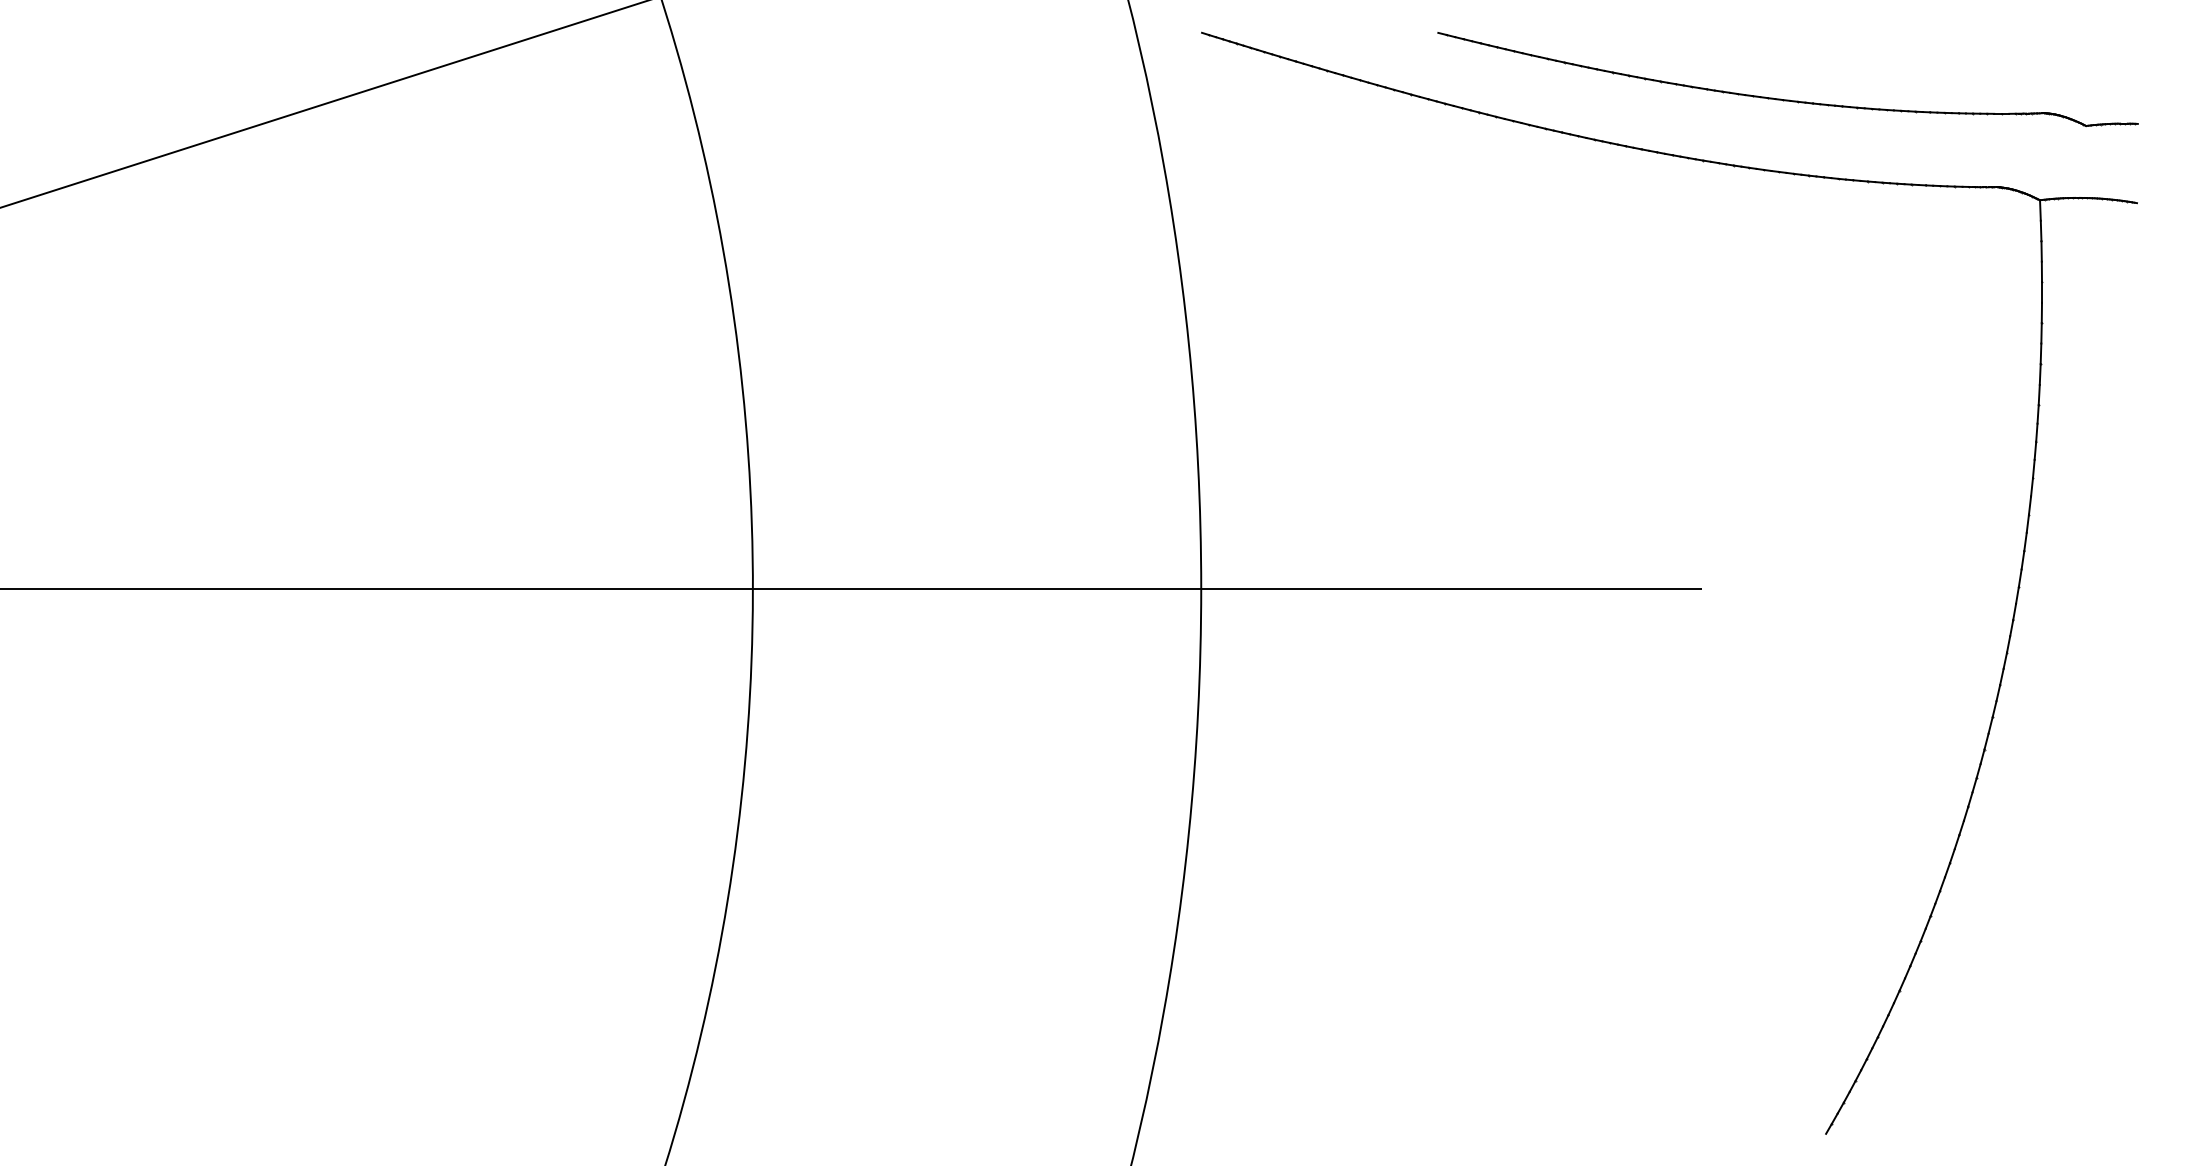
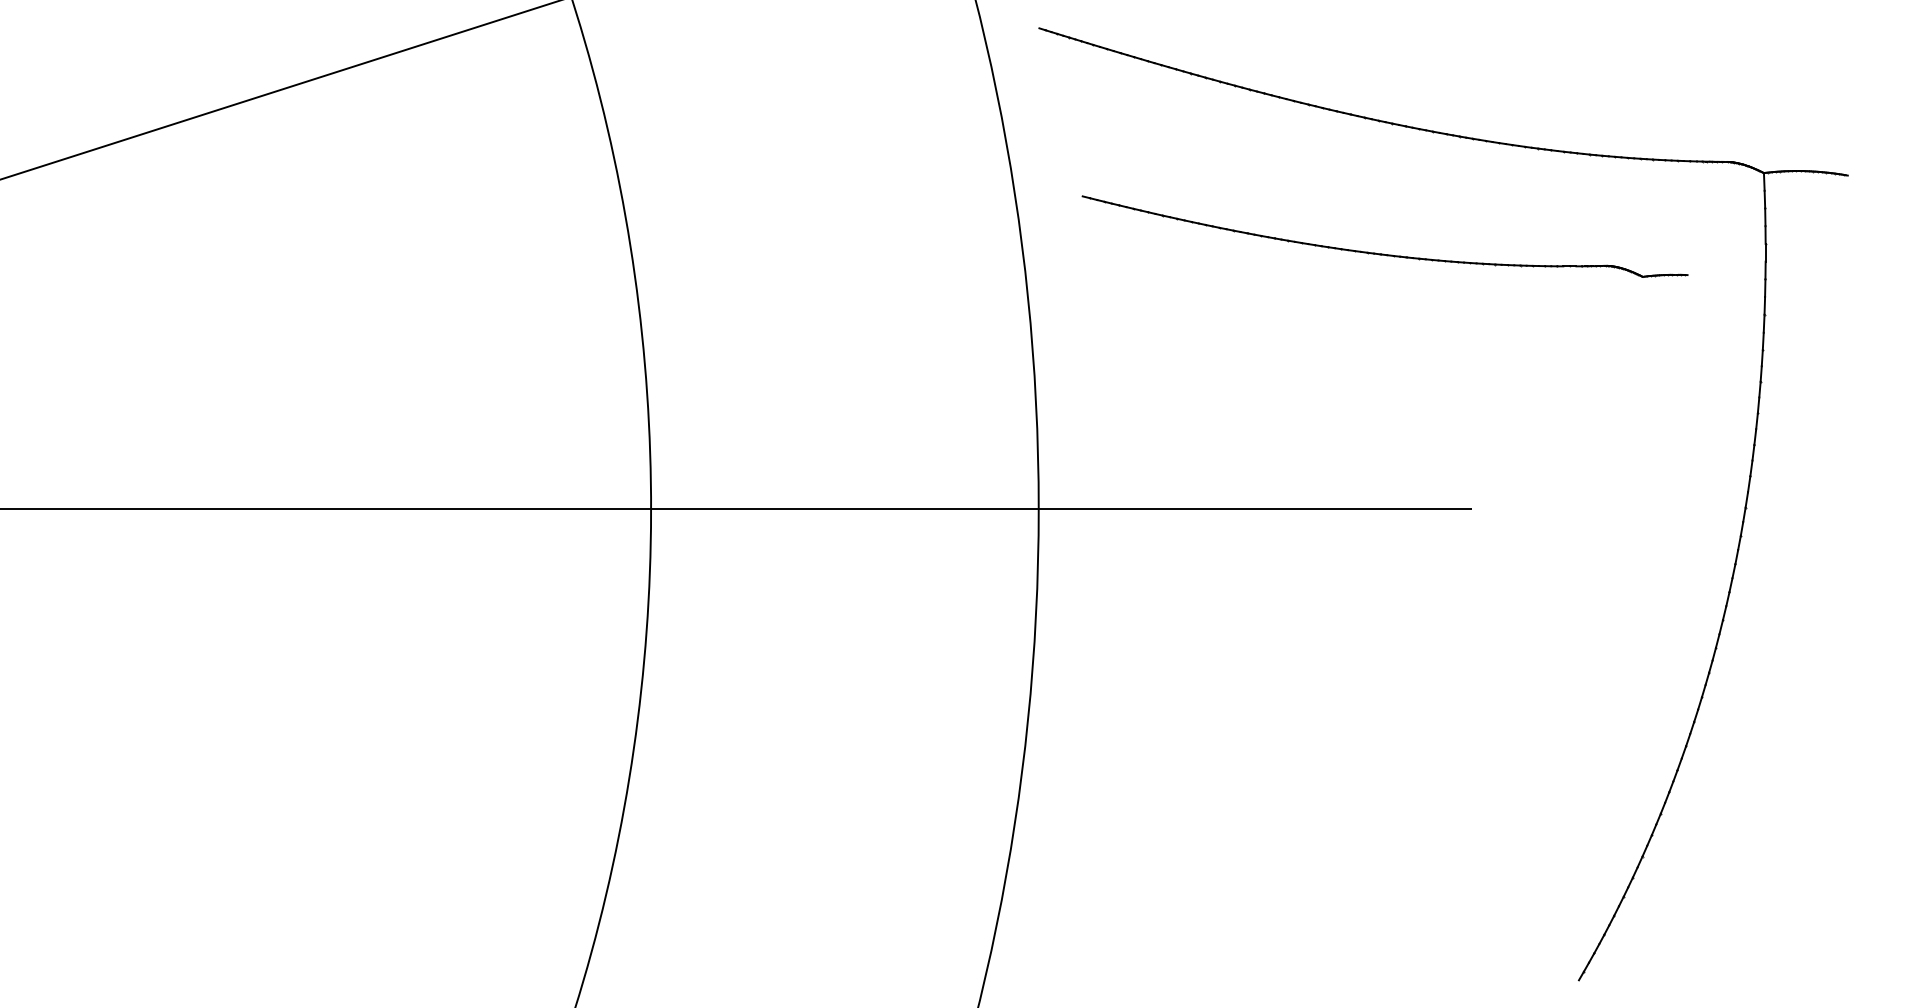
part: (1786, 98) -> (1383, 253), moved

